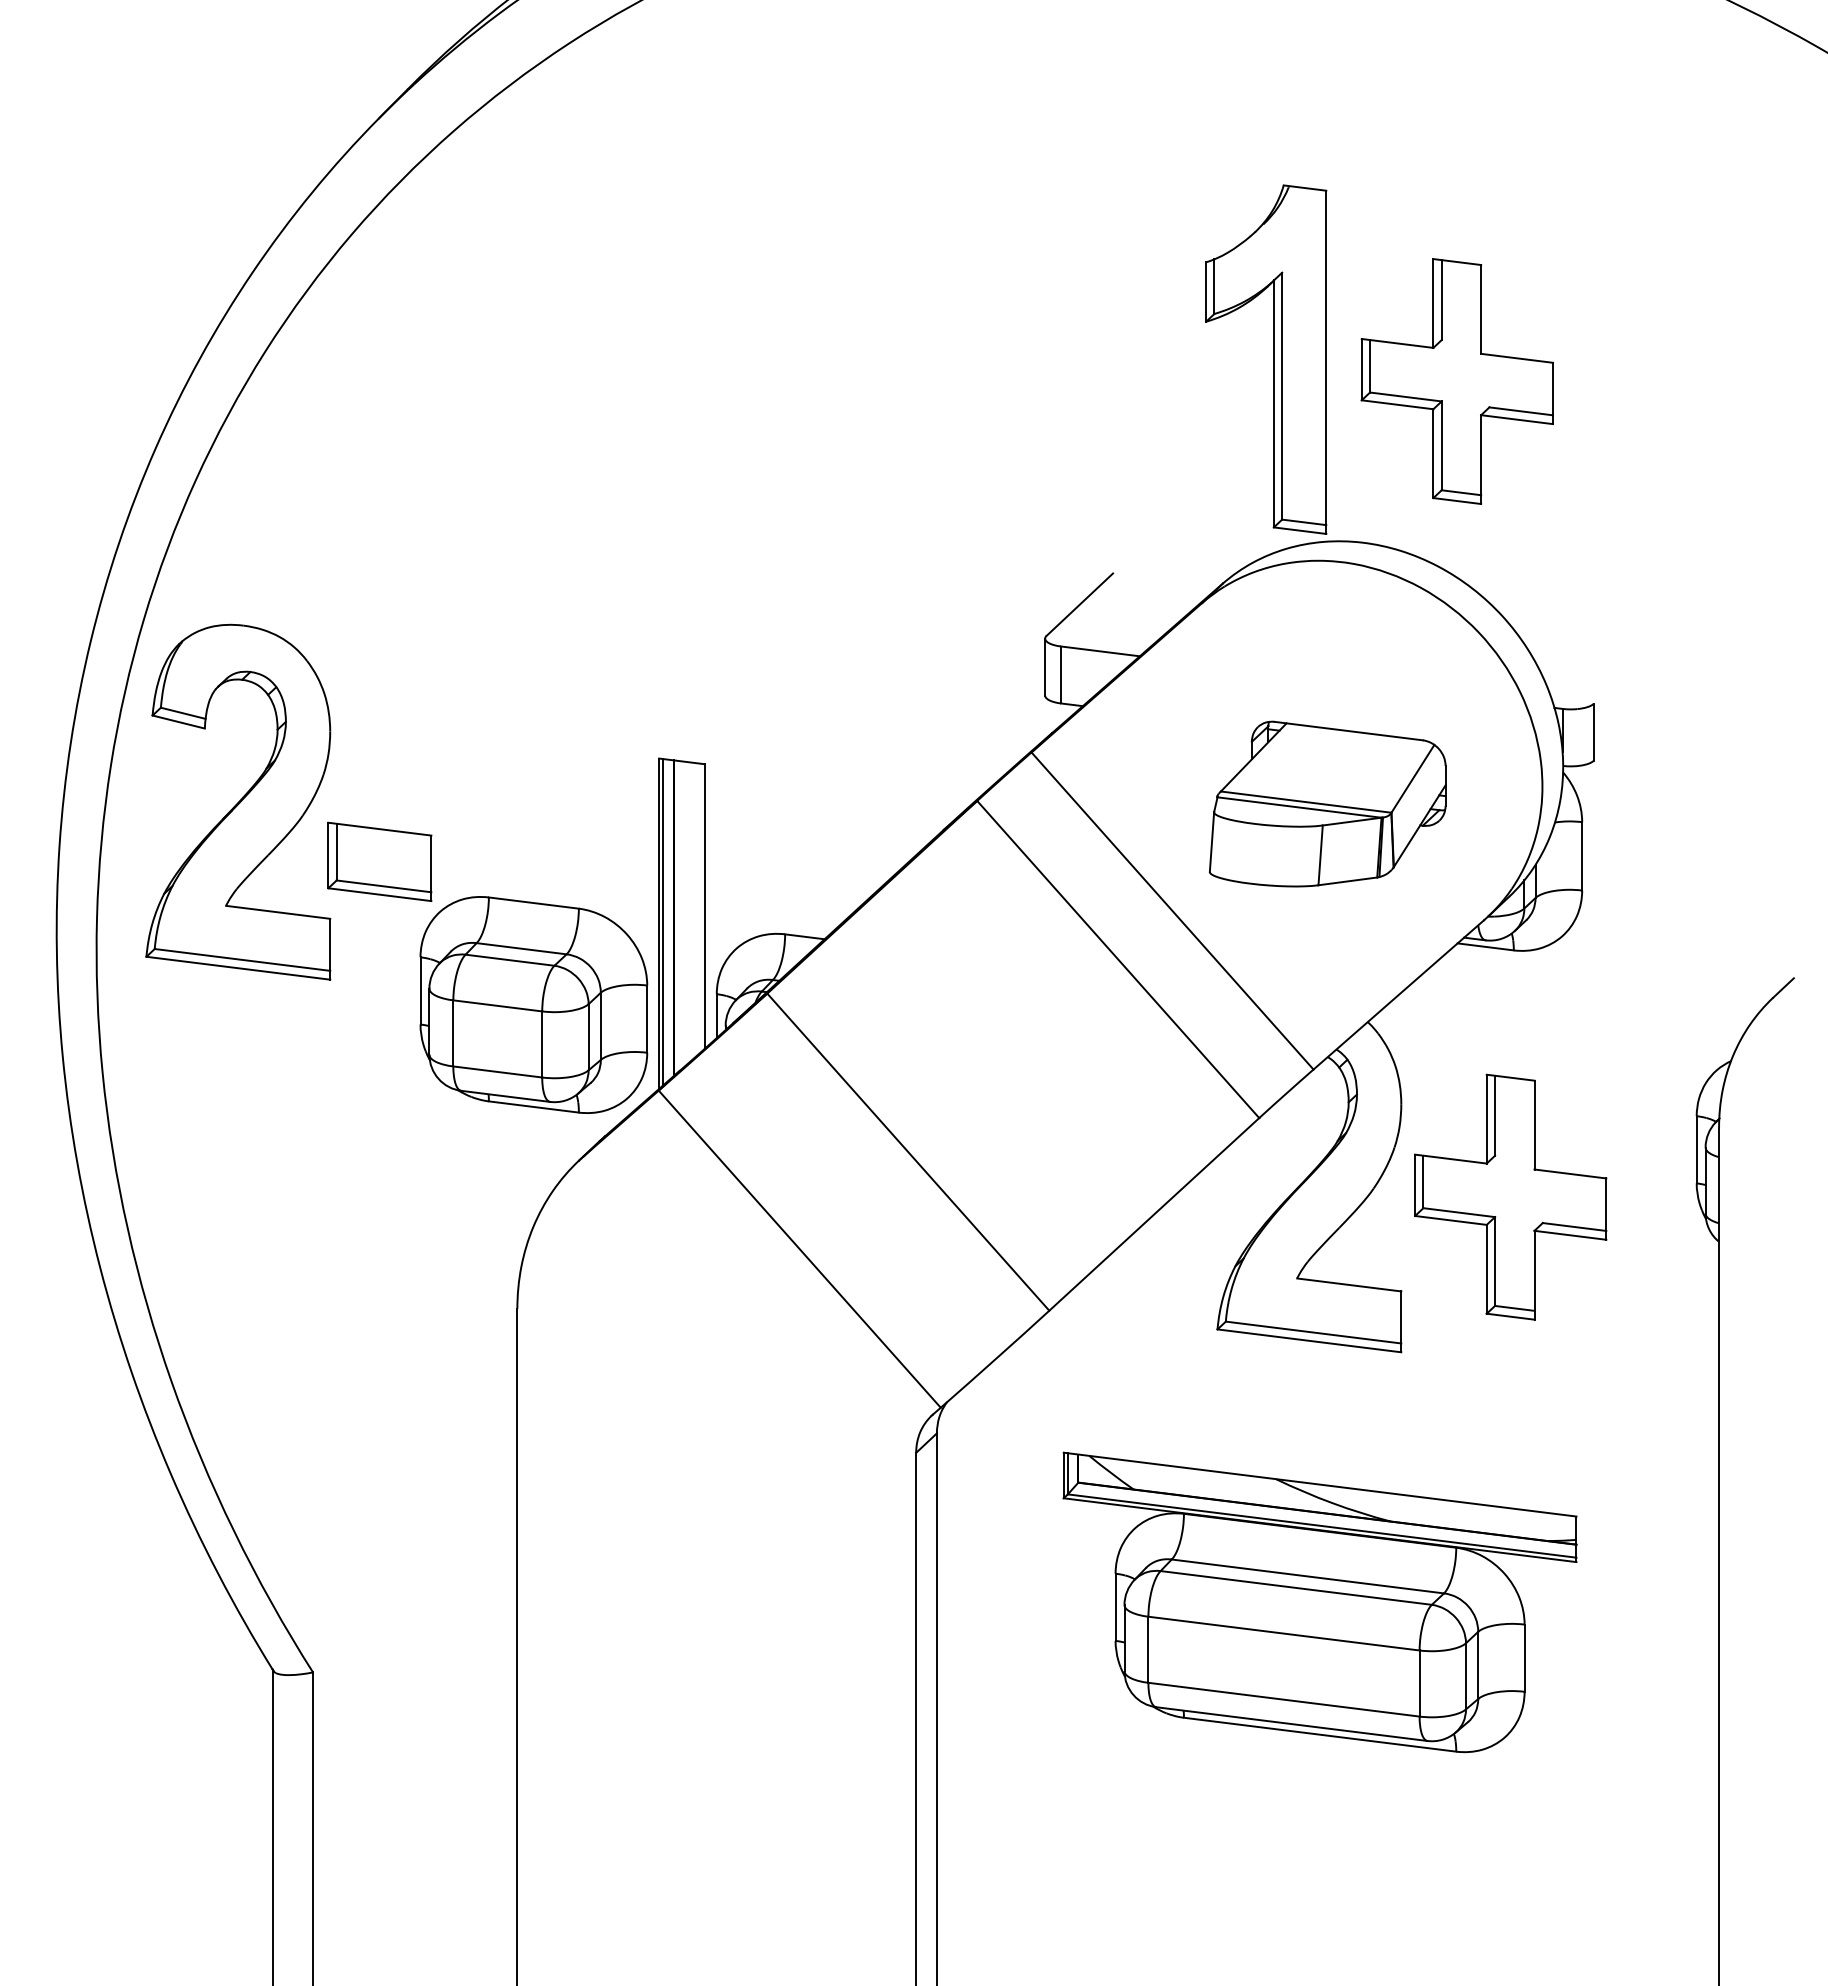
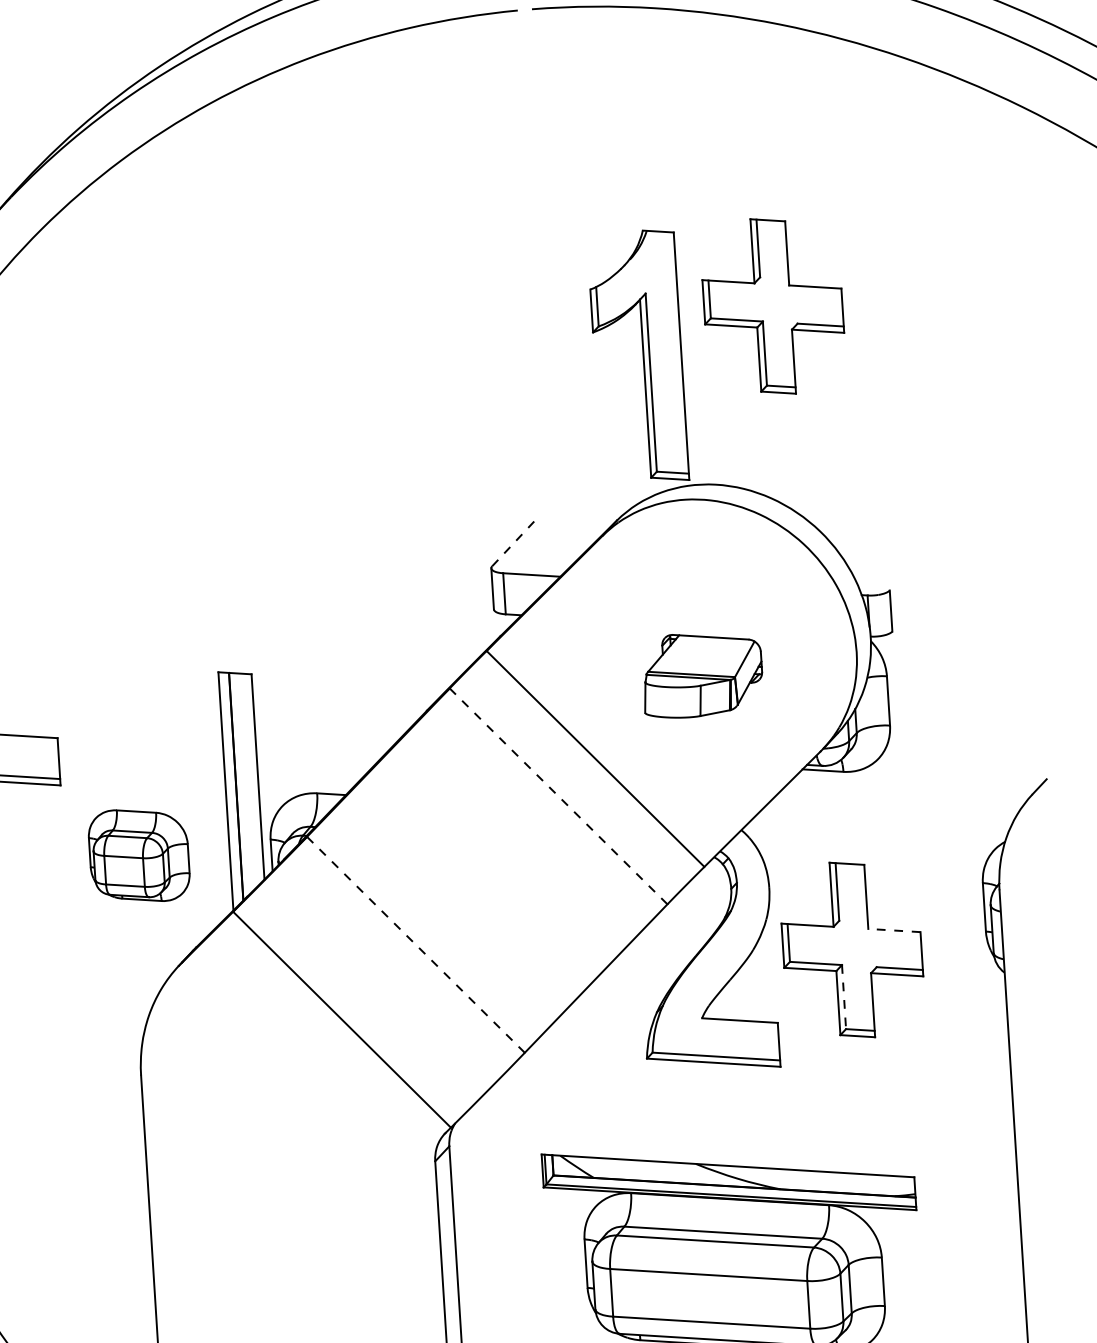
part: (1456, 381) -> (772, 306), moved
line: (1079, 604) -> (514, 542), solid -> dashed
part: (1327, 803) -> (702, 674), size x0.7
line: (663, 922) -> (228, 790), removed
line: (1117, 959) -> (558, 796), solid -> dashed
part: (533, 1004) -> (138, 855), size x0.6
line: (908, 1152) -> (416, 945), solid -> dashed
line: (1569, 1173) -> (893, 930), solid -> dashed
line: (1495, 1262) -> (844, 997), solid -> dashed

